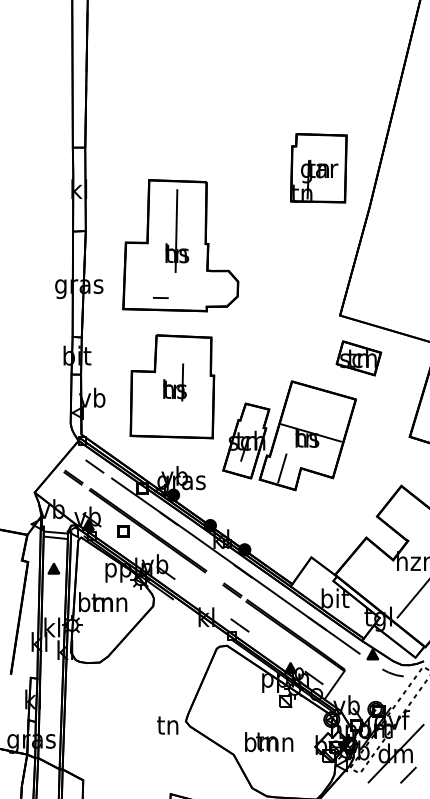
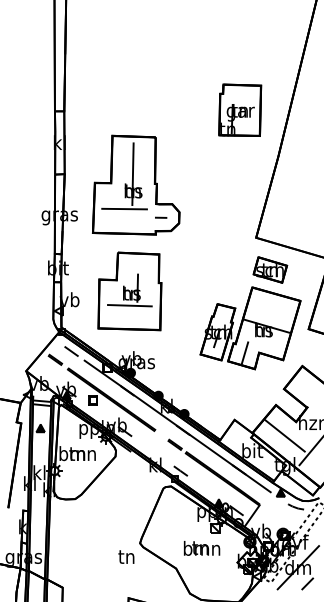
part: (318, 168) -> (239, 110), moved
line: (165, 277) -> (124, 209), added
line: (160, 297) -> (160, 217), moved
line: (172, 405) -> (129, 305), added
part: (289, 435) -> (250, 328), moved
line: (378, 578) -> (285, 435), added
text: (167, 725) -> (126, 557), moved
text: (269, 742) -> (202, 548), moved

